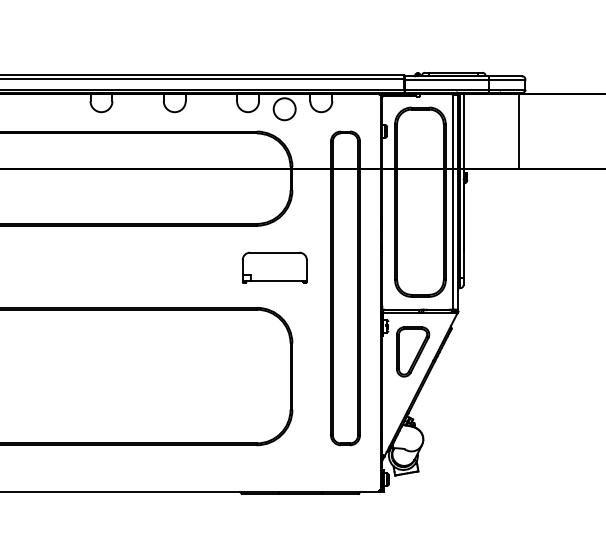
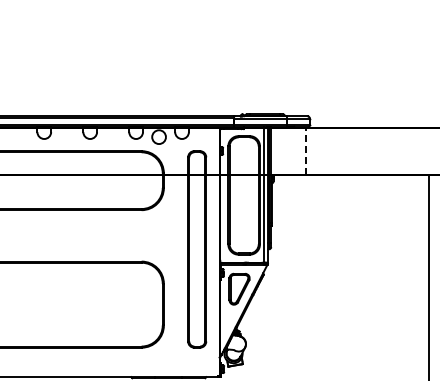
line: (518, 130) -> (305, 150), solid -> dashed
part: (274, 267) -> (152, 236), removed

